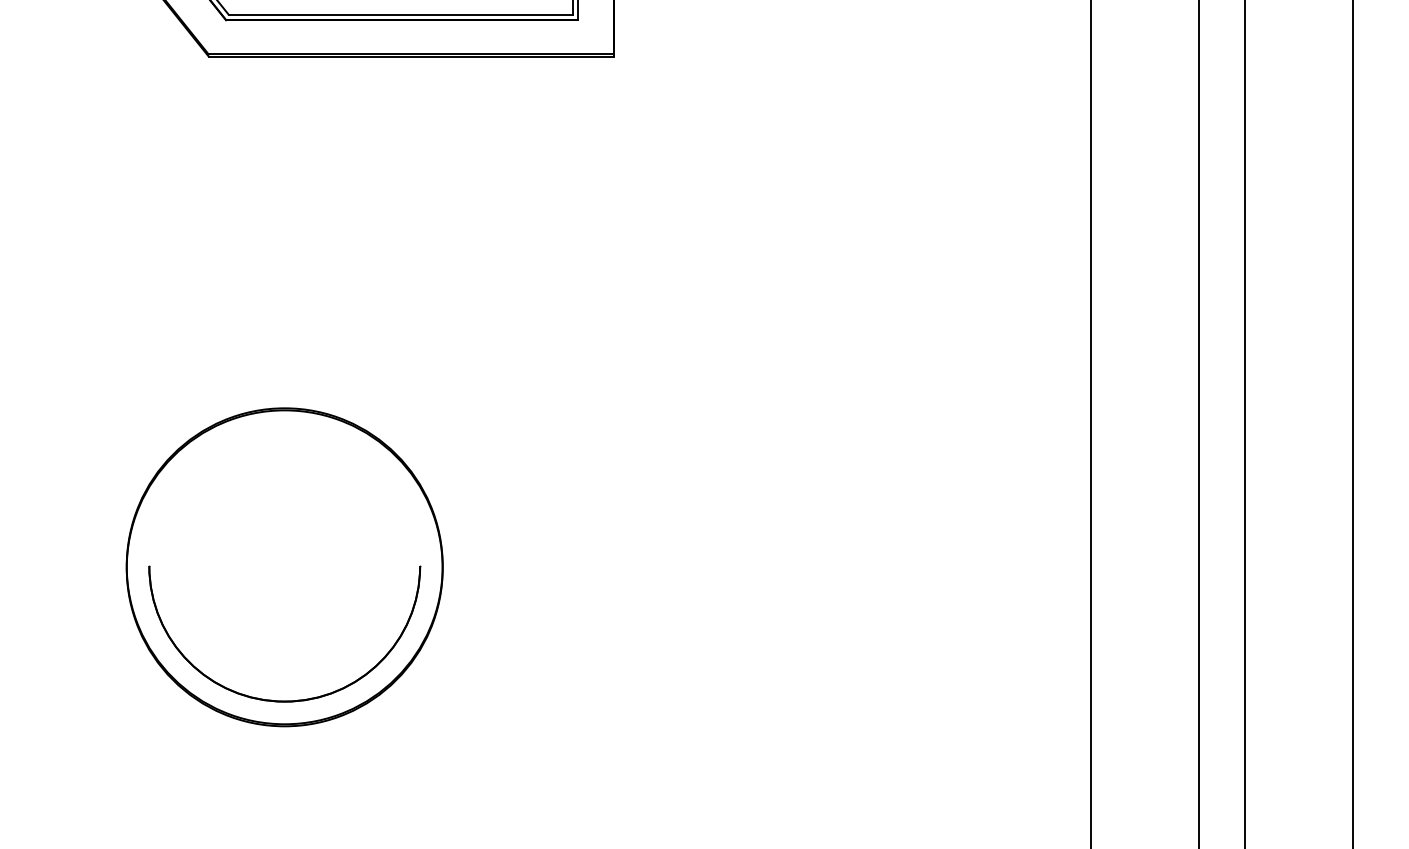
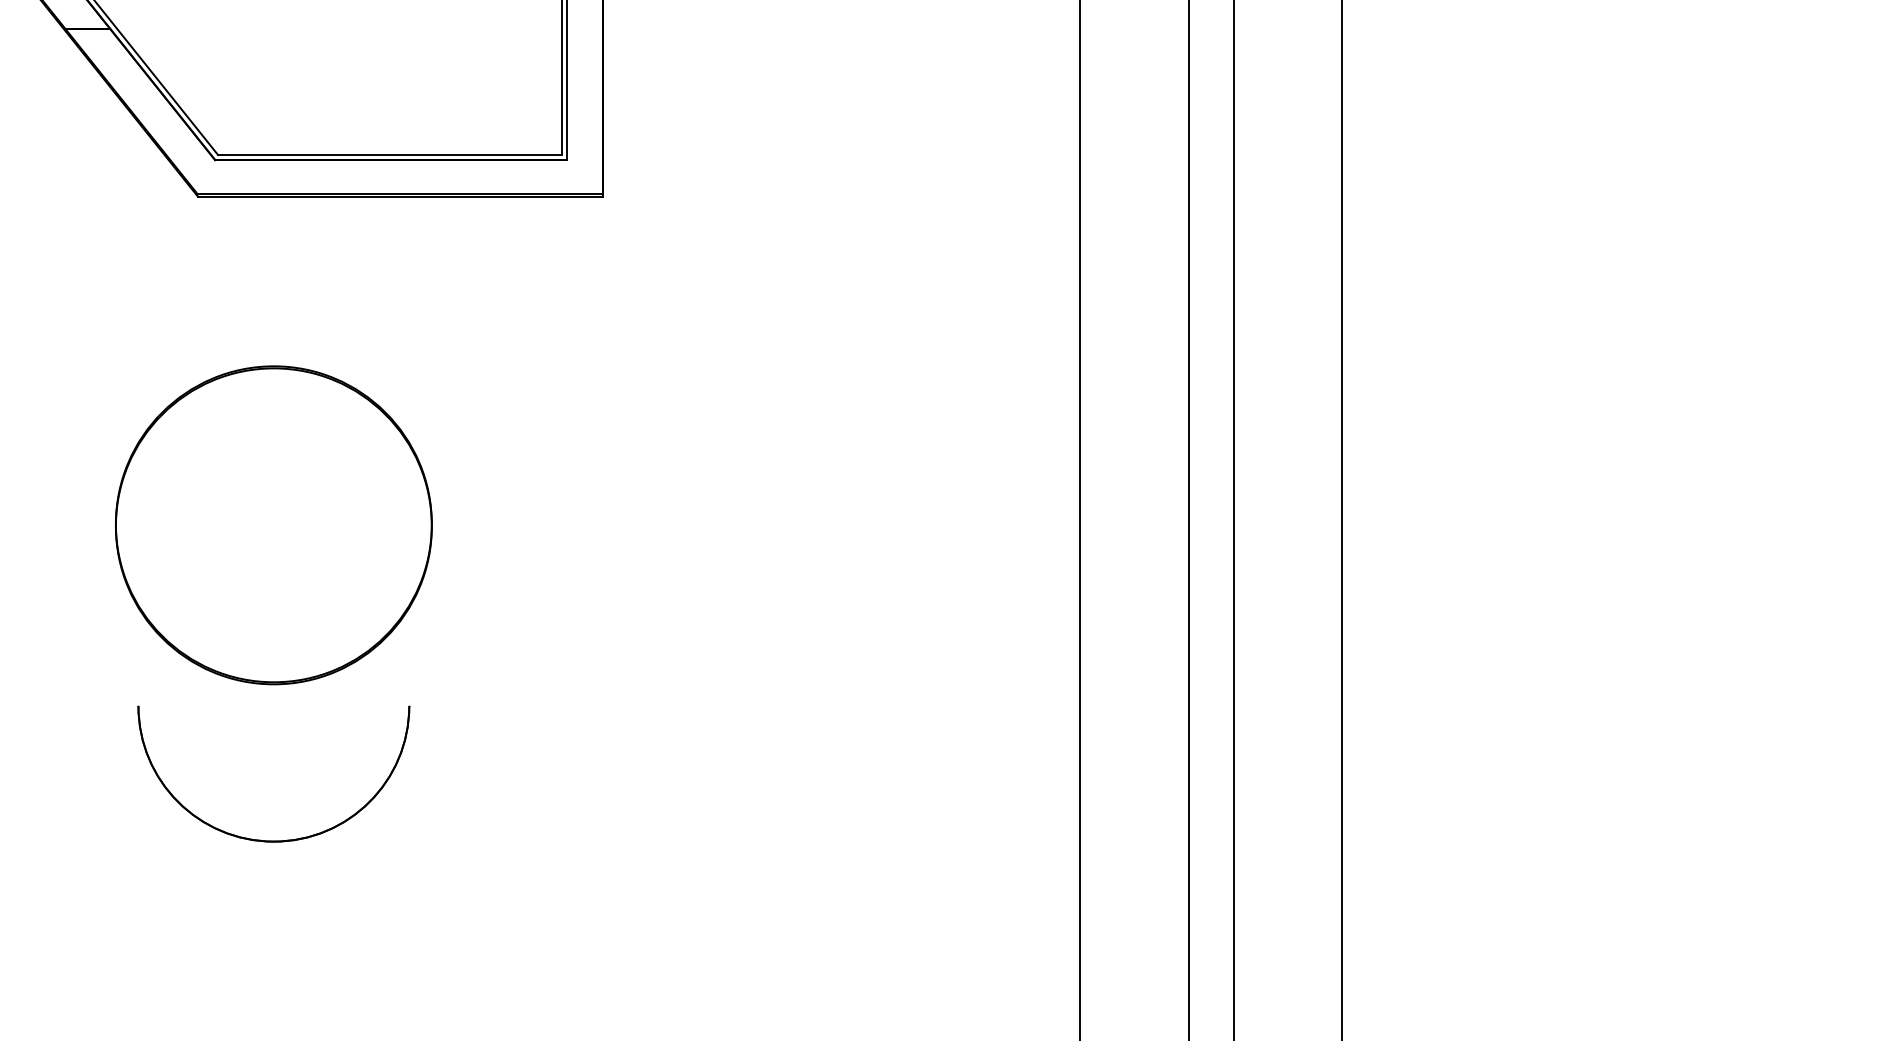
part: (284, 567) -> (273, 525), moved

